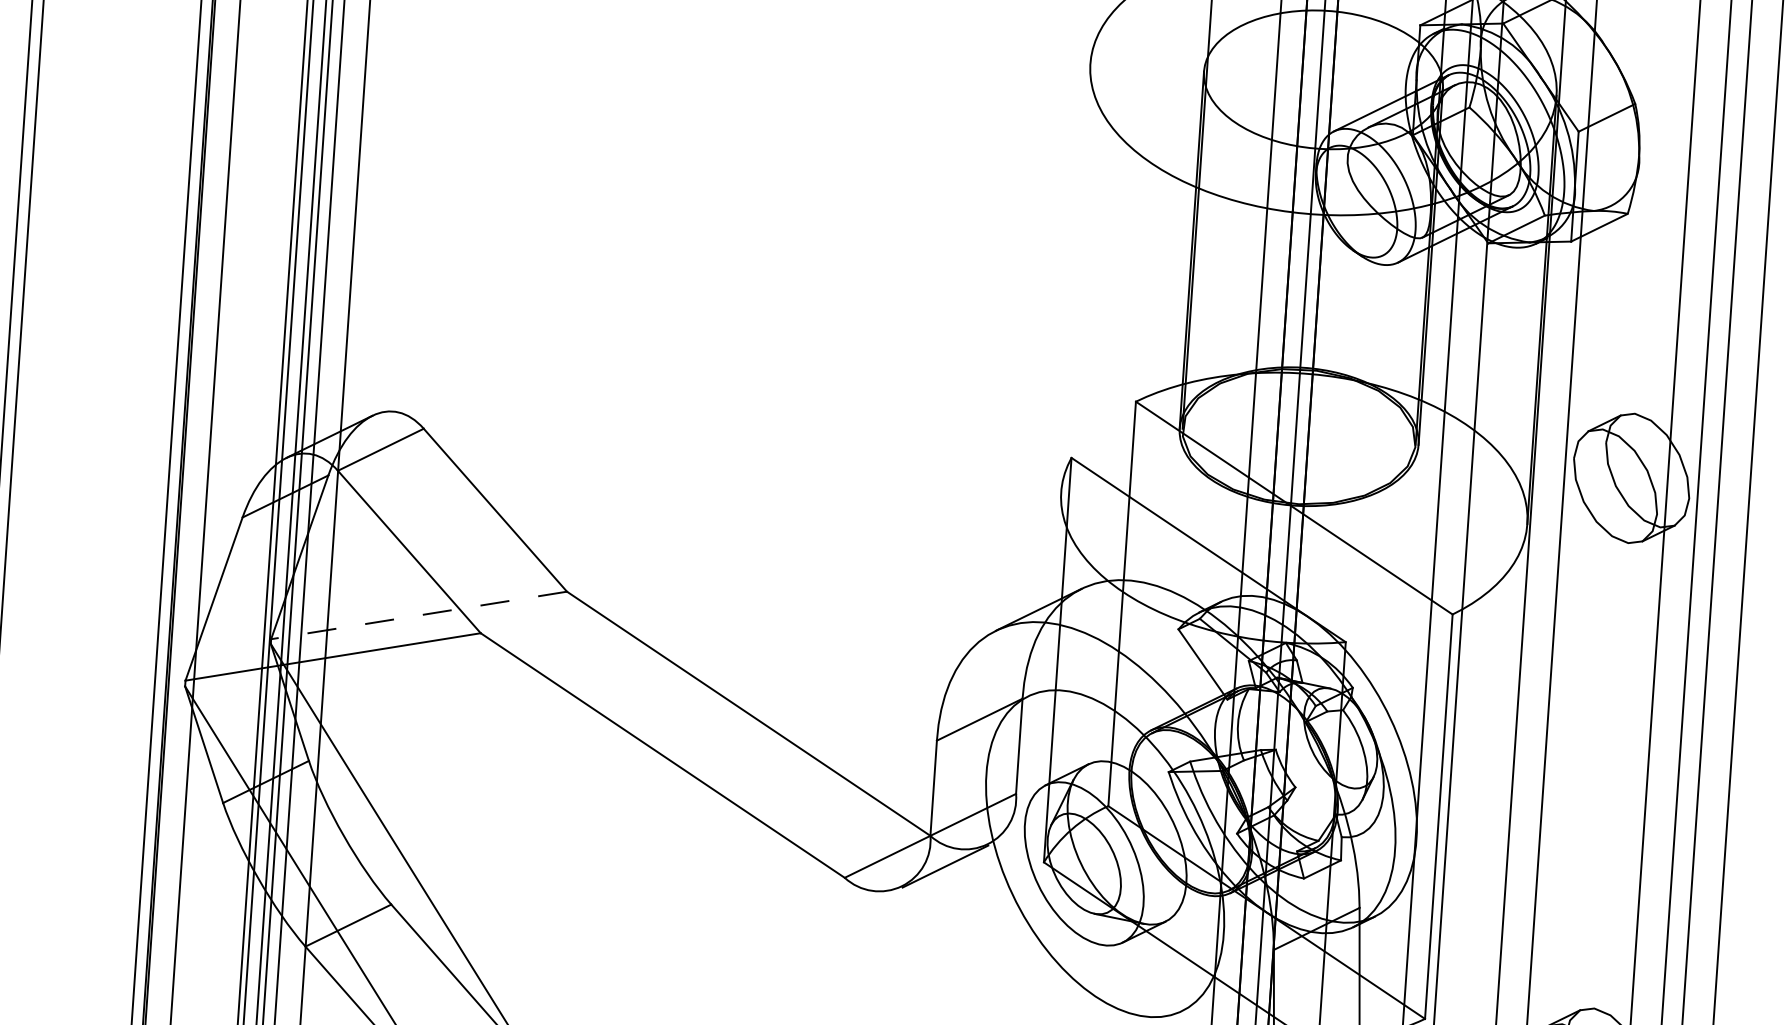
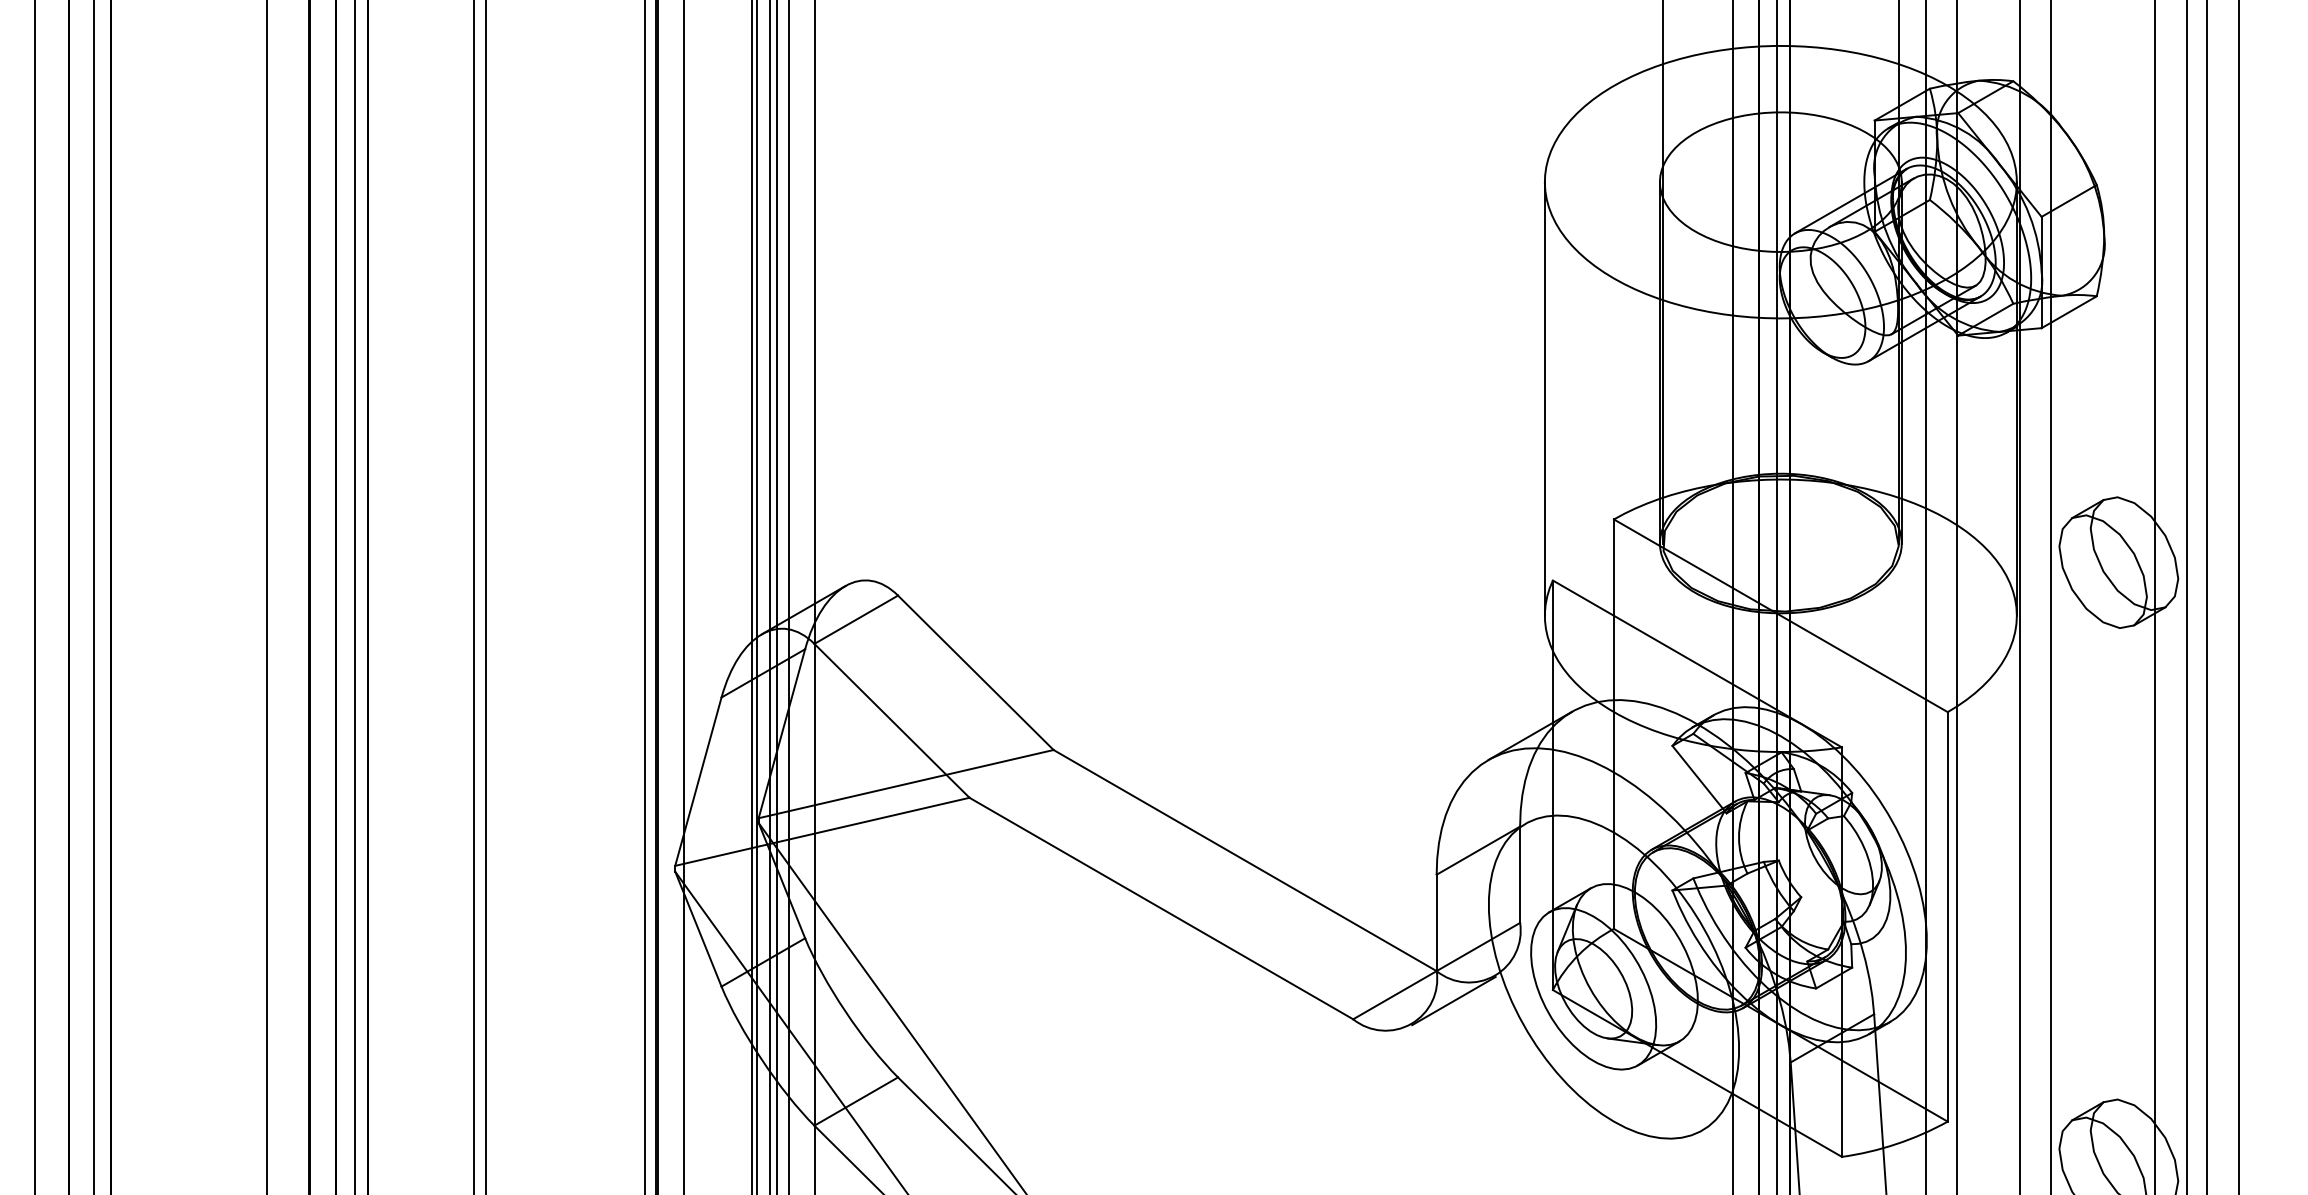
line: (1075, 277) -> (1544, 398), added
line: (418, 615) -> (905, 784), dashed -> solid

